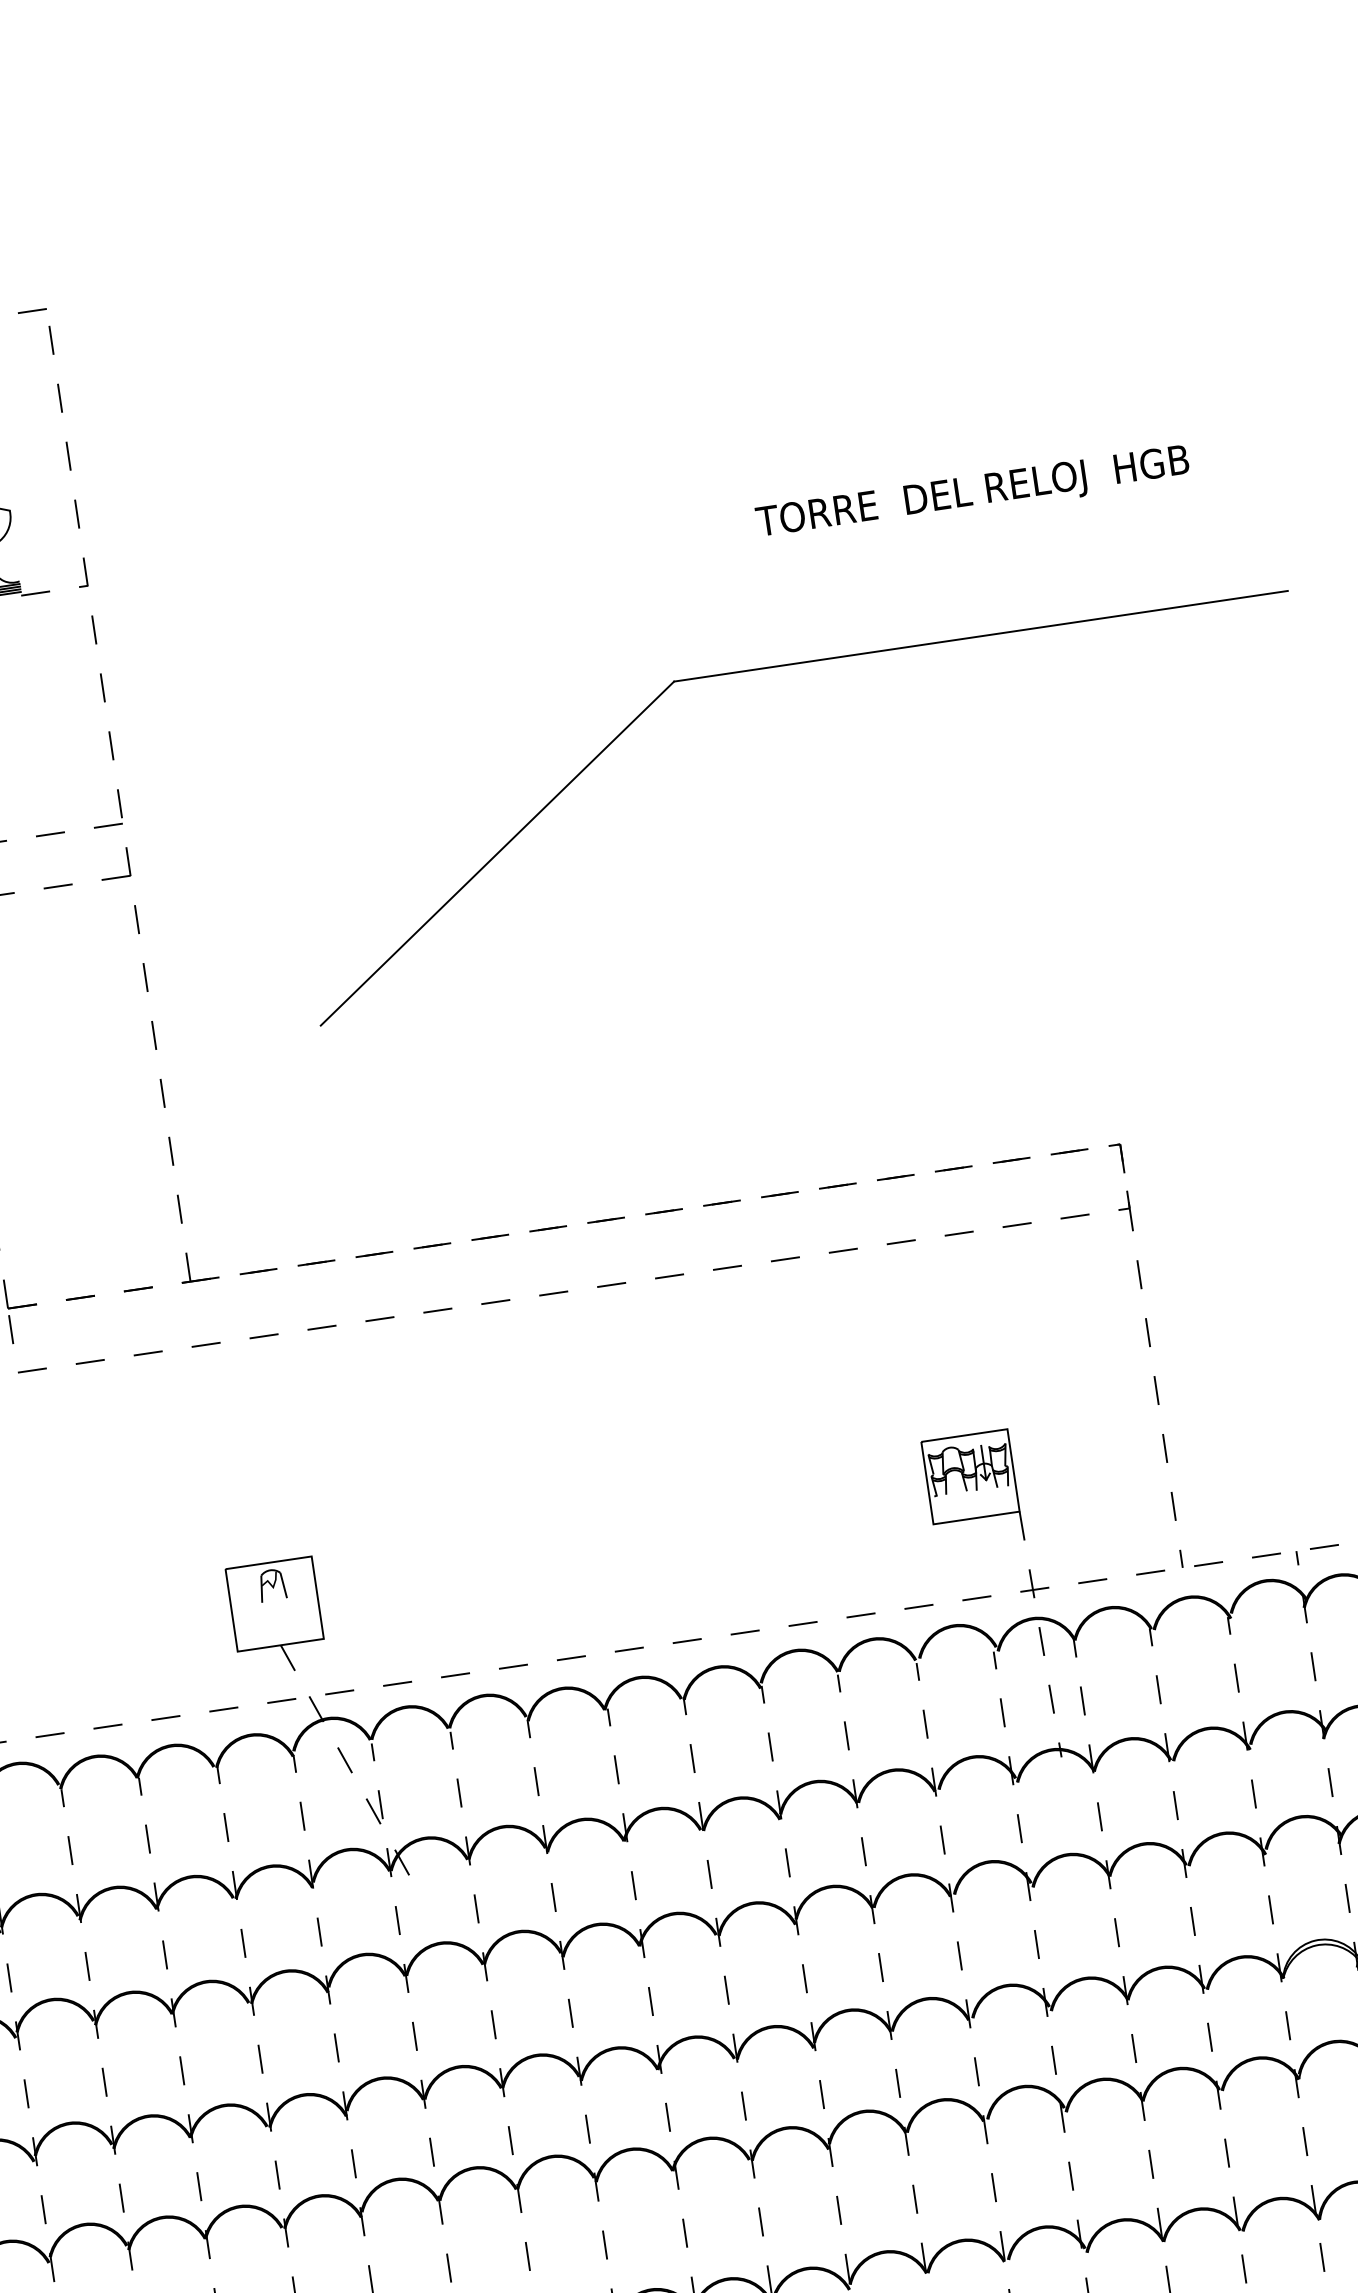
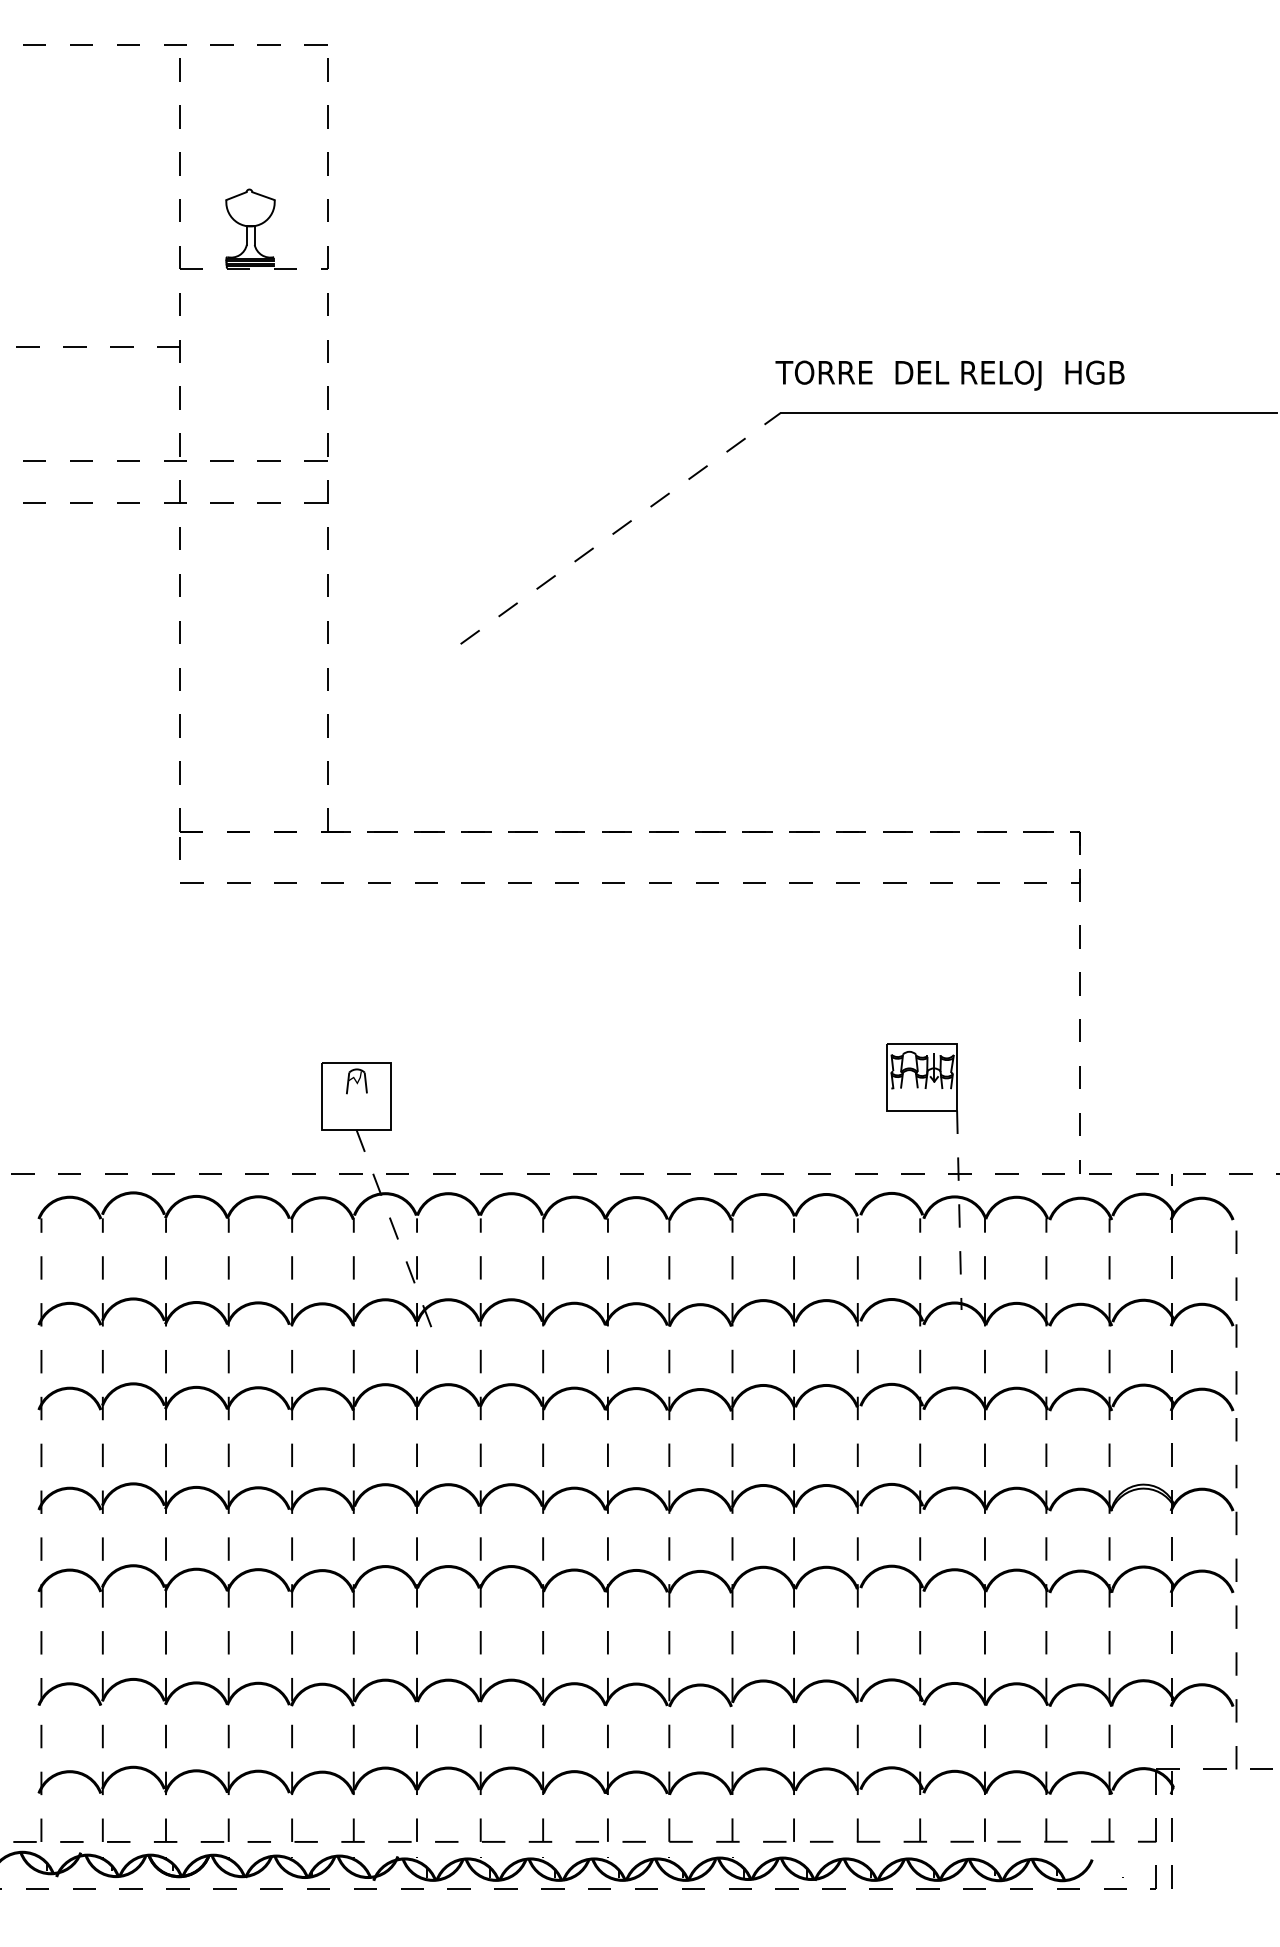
text: (972, 494) -> (949, 375), moved
line: (498, 853) -> (621, 528), solid -> dashed

